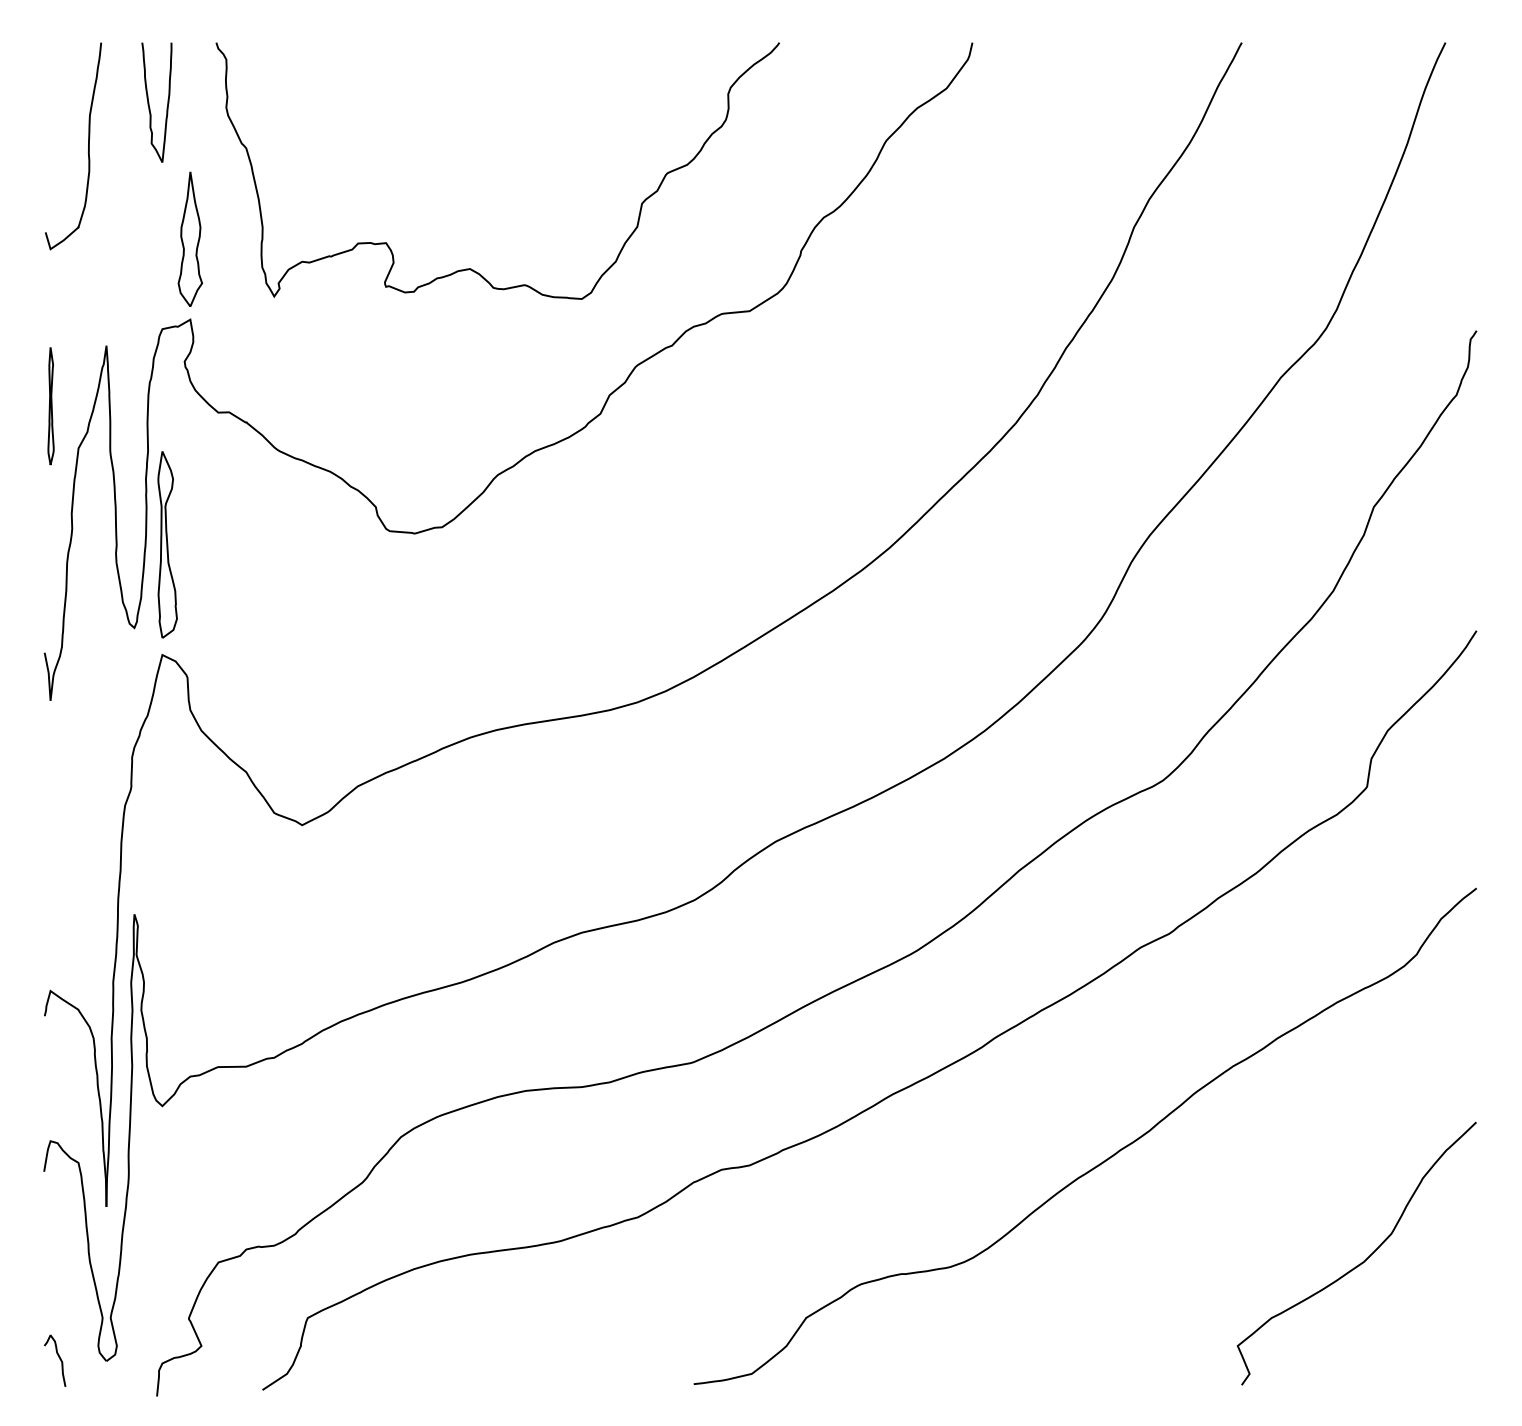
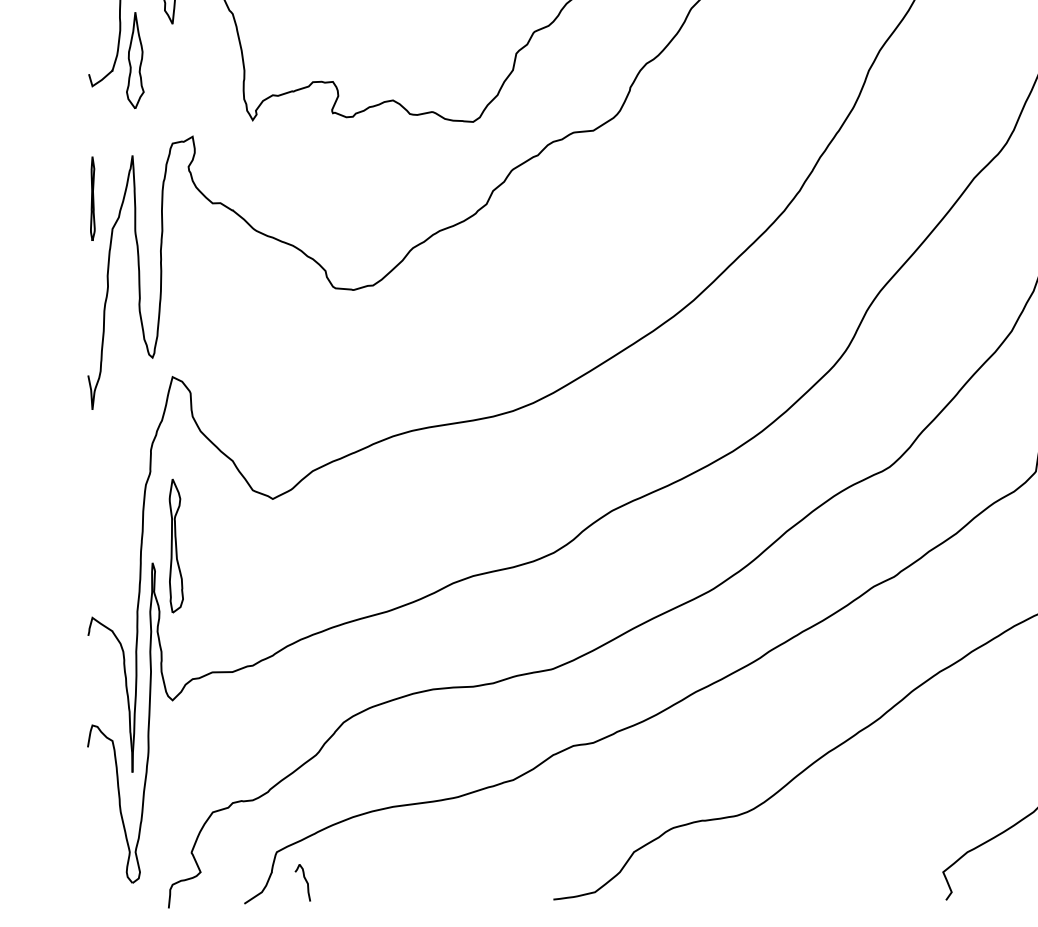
part: (189, 238) -> (134, 59), moved
part: (167, 544) -> (176, 545), moved
curve: (59, 1359) -> (305, 881), moved

